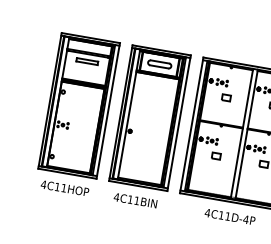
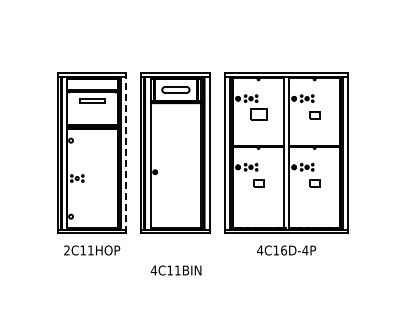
part: (226, 98) -> (258, 115), size x1.6
line: (108, 111) -> (126, 153), solid -> dashed
text: (43, 184) -> (66, 250), 4C11HOP -> 2C11HOP
text: (134, 200) -> (175, 270), moved
text: (227, 216) -> (283, 250), 4C11D-4P -> 4C16D-4P

